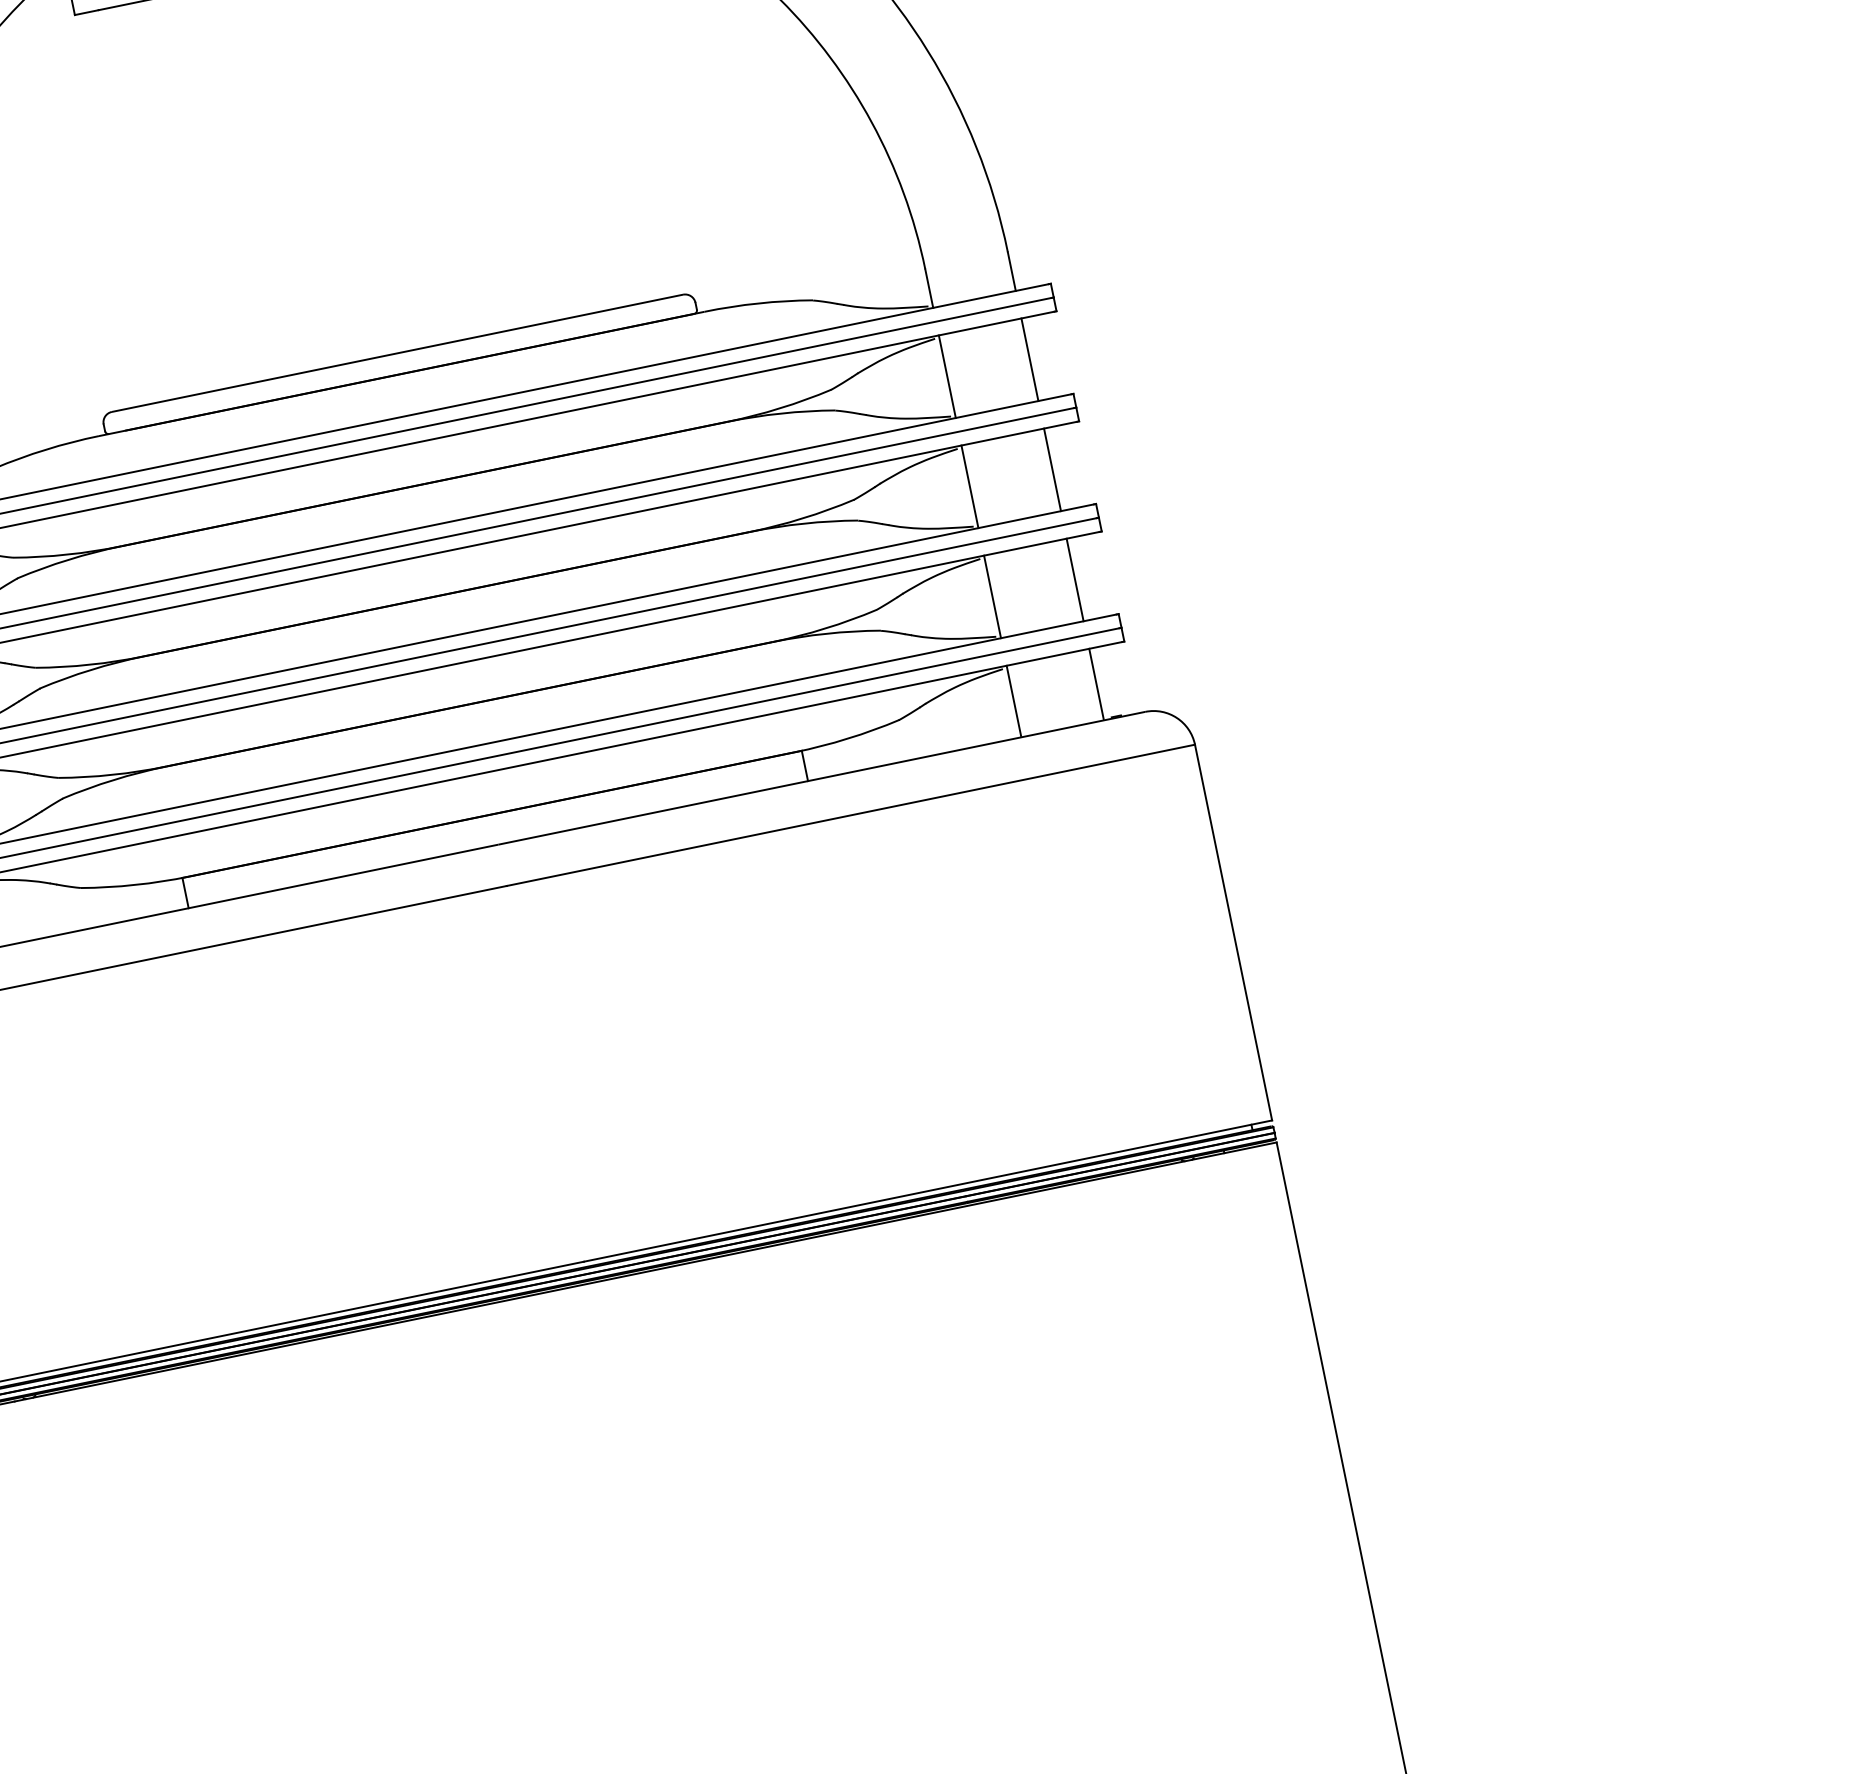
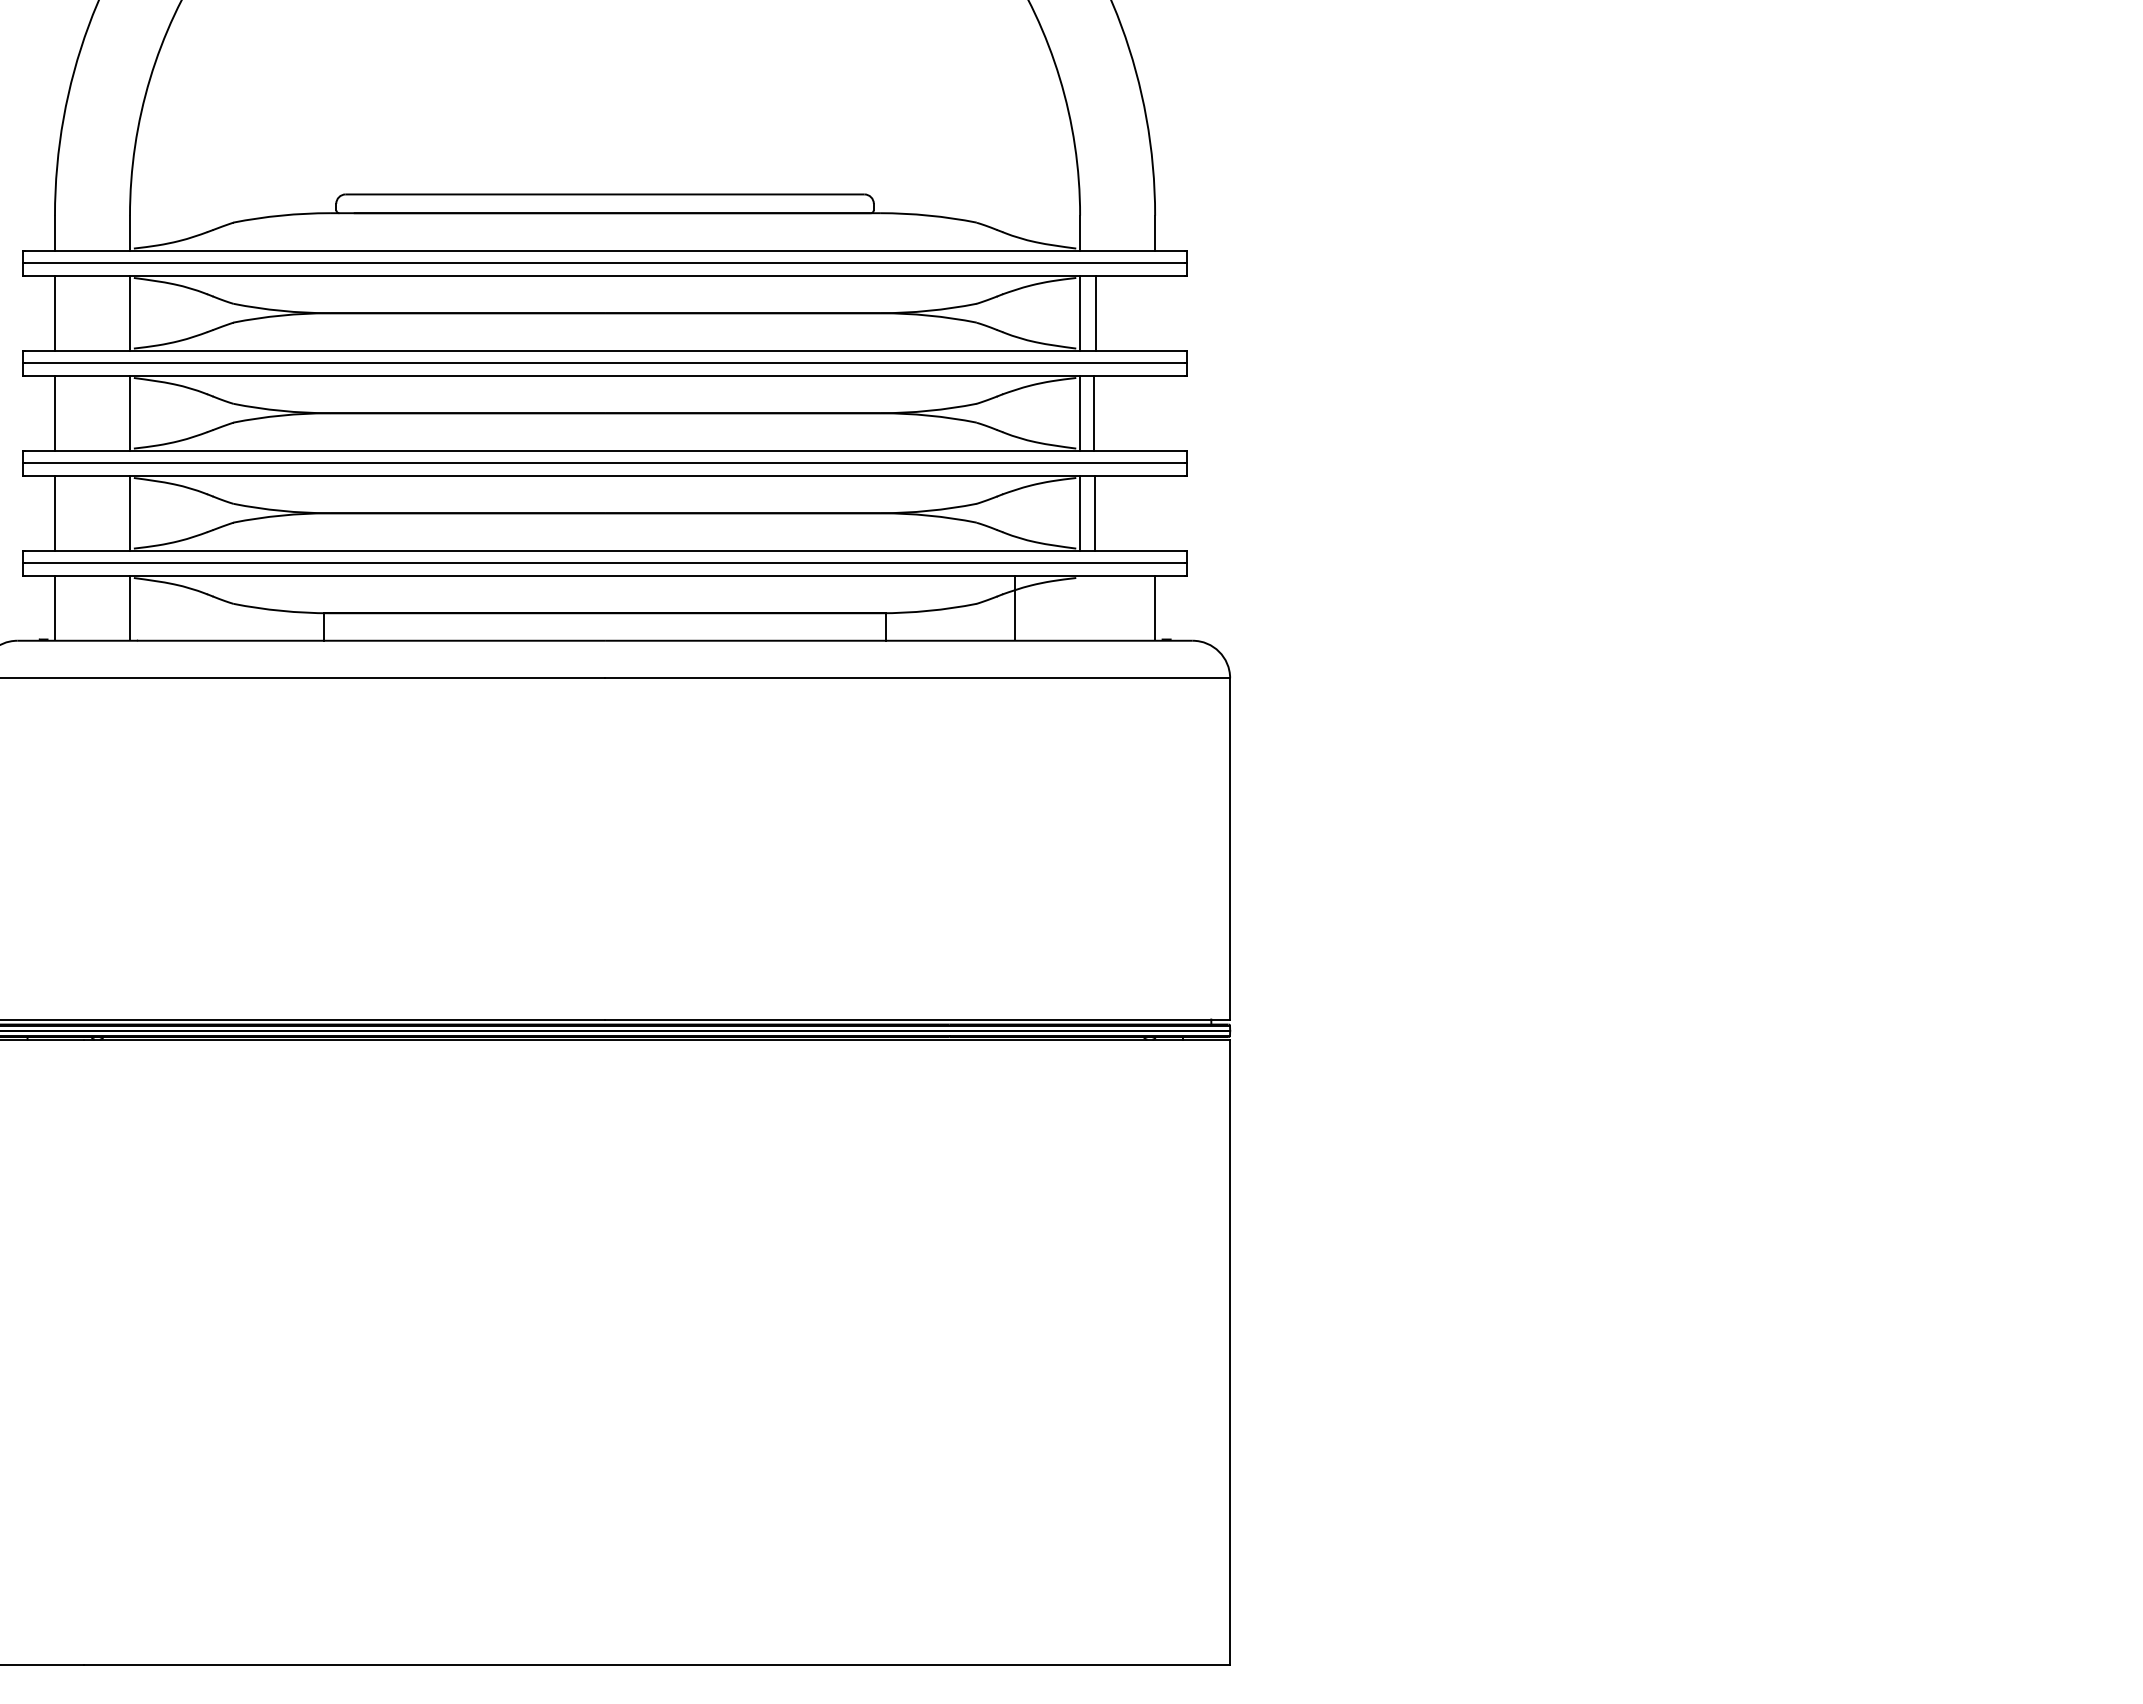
line: (1030, 358) -> (1096, 312), moved
line: (1052, 468) -> (1094, 412), moved
line: (1075, 579) -> (1095, 512), moved
line: (1014, 700) -> (1015, 607), moved

